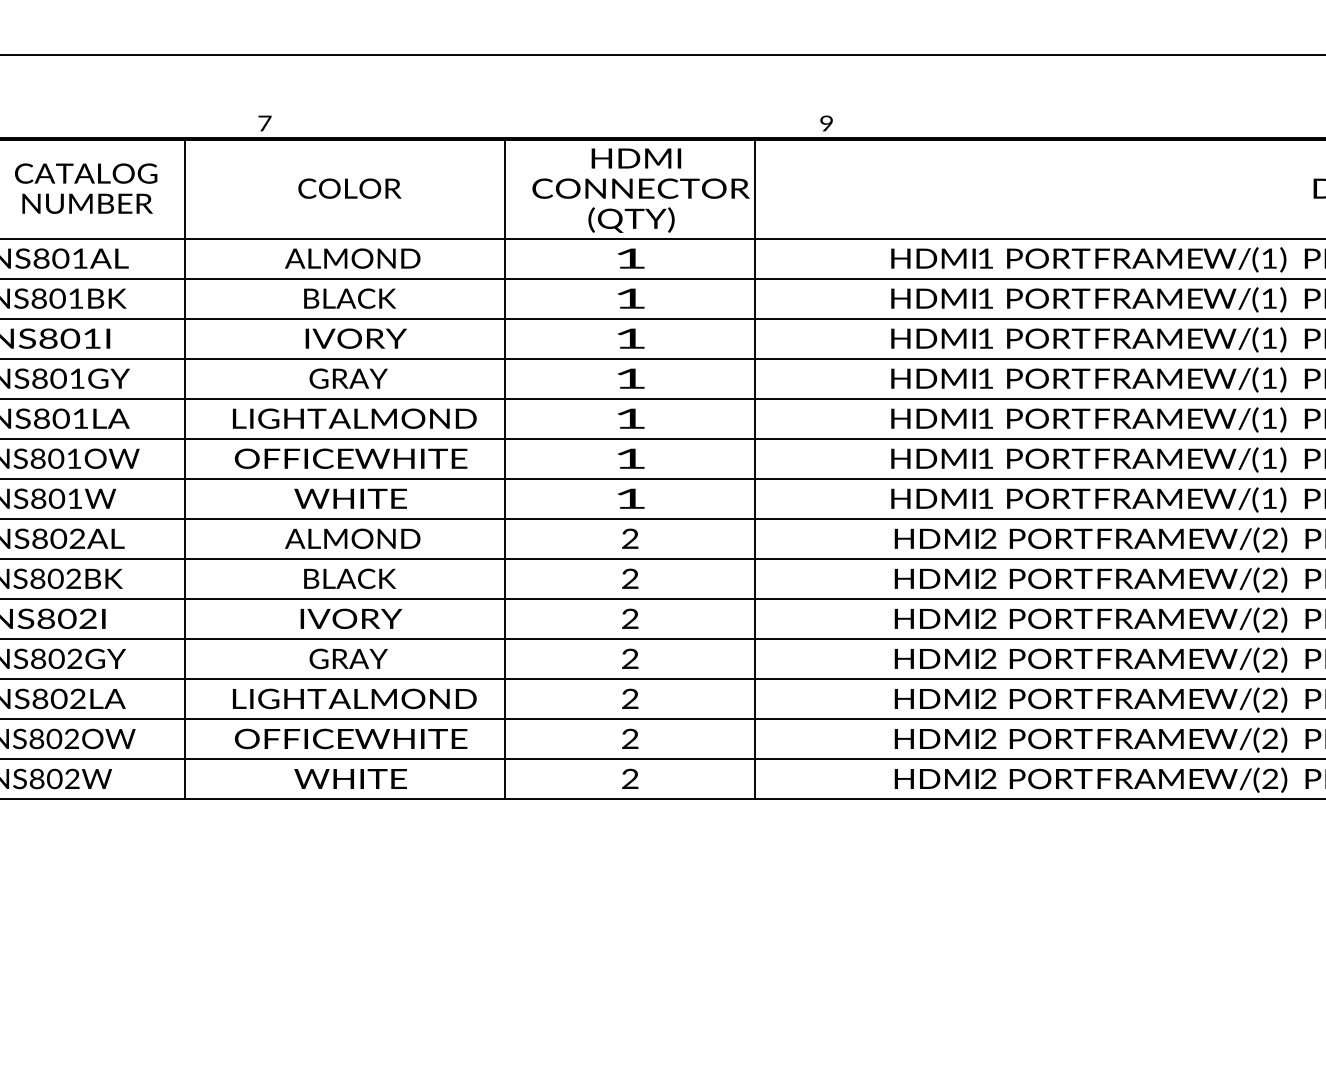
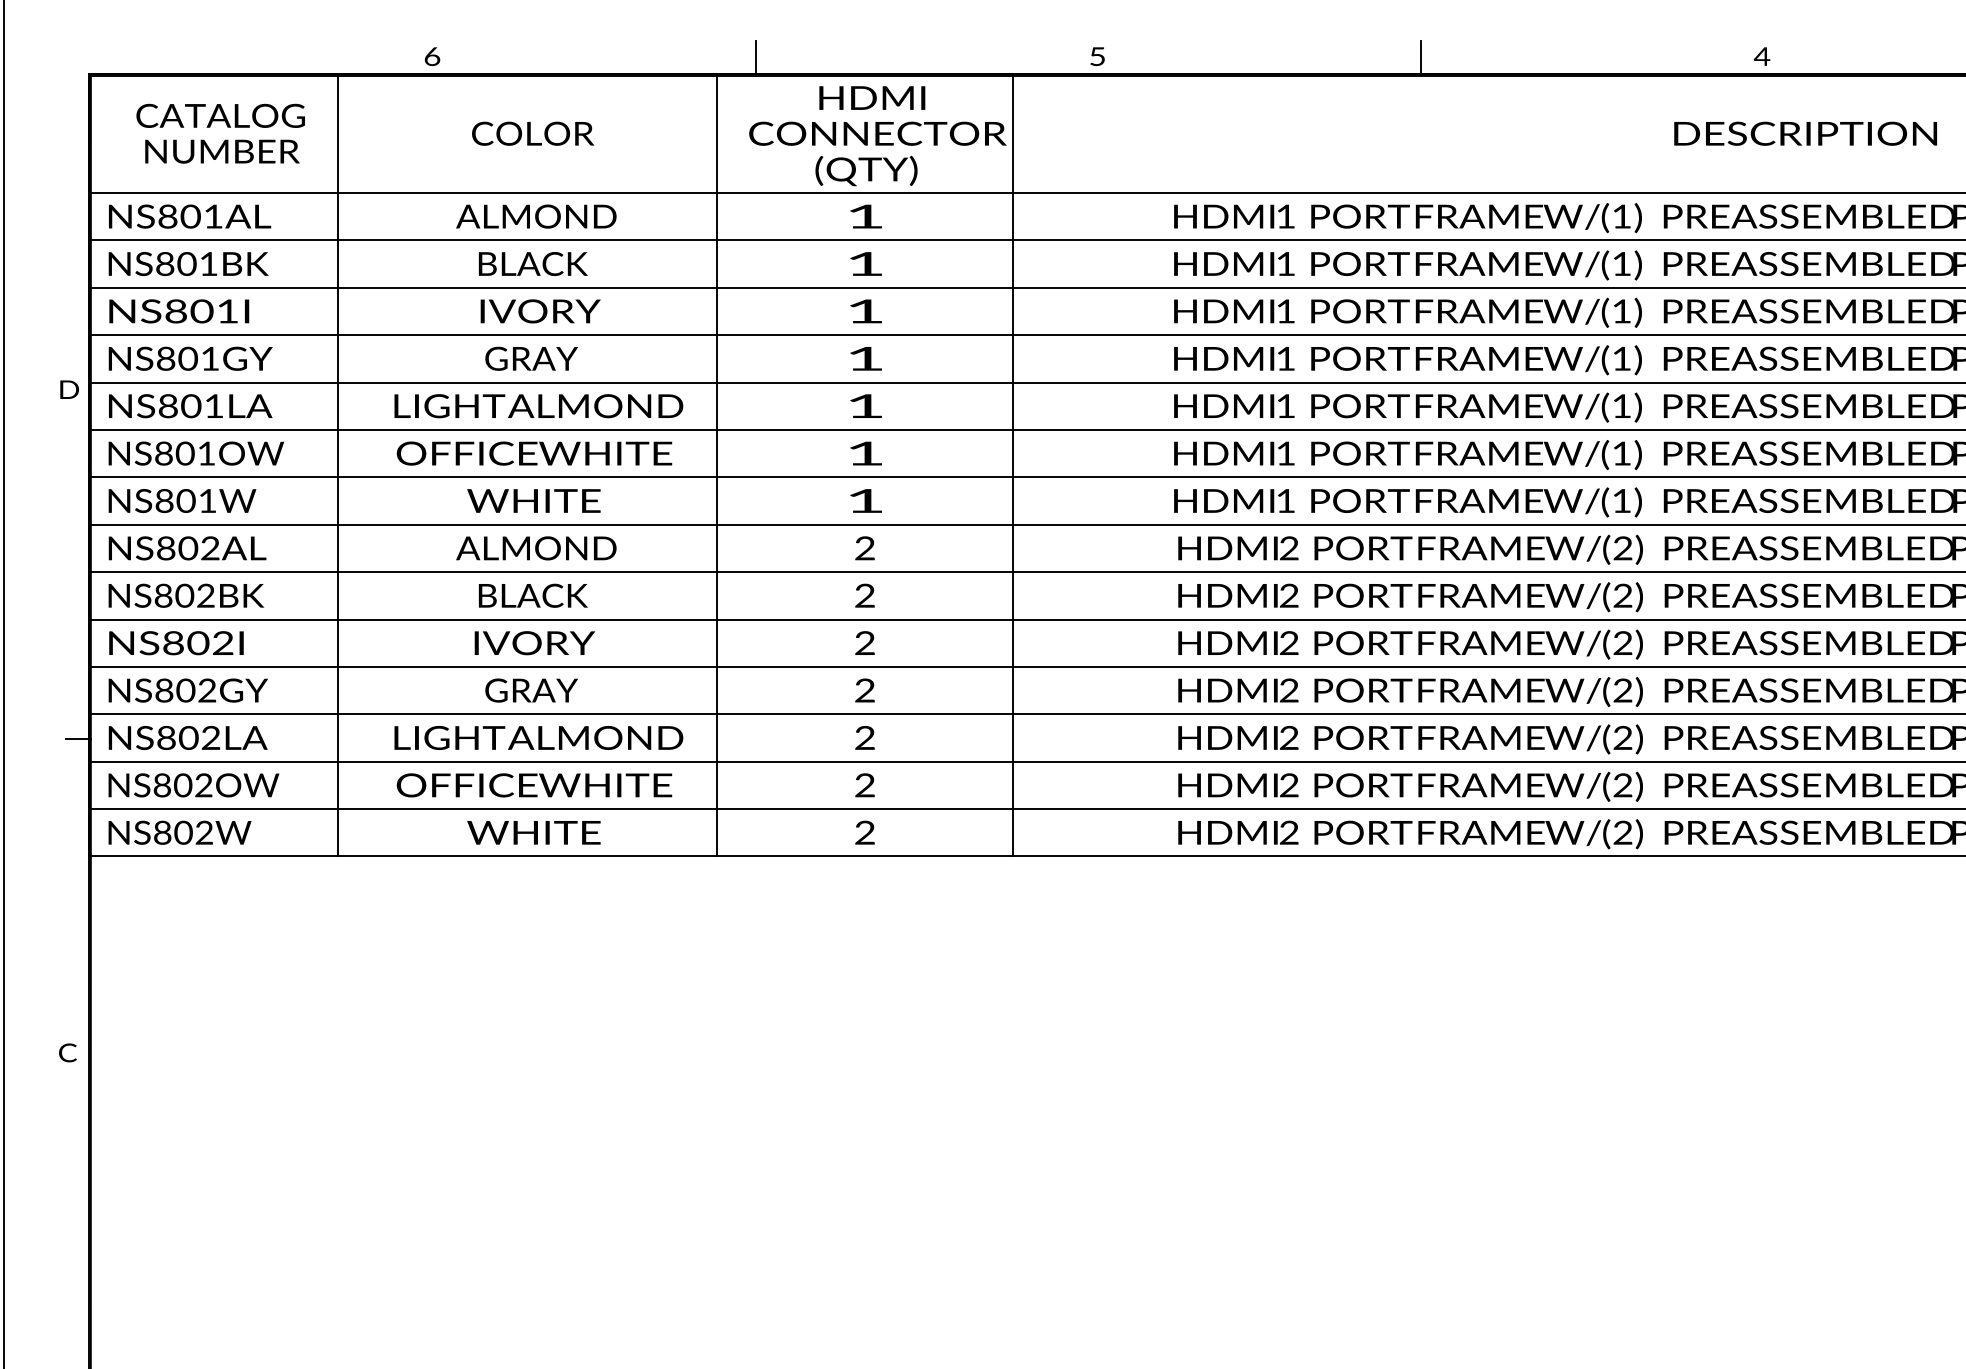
text: (264, 123) -> (432, 56), 7 -> 6
text: (826, 123) -> (1097, 56), 9 -> 5
line: (537, 125) -> (755, 58), added
line: (1100, 125) -> (1421, 58), added

